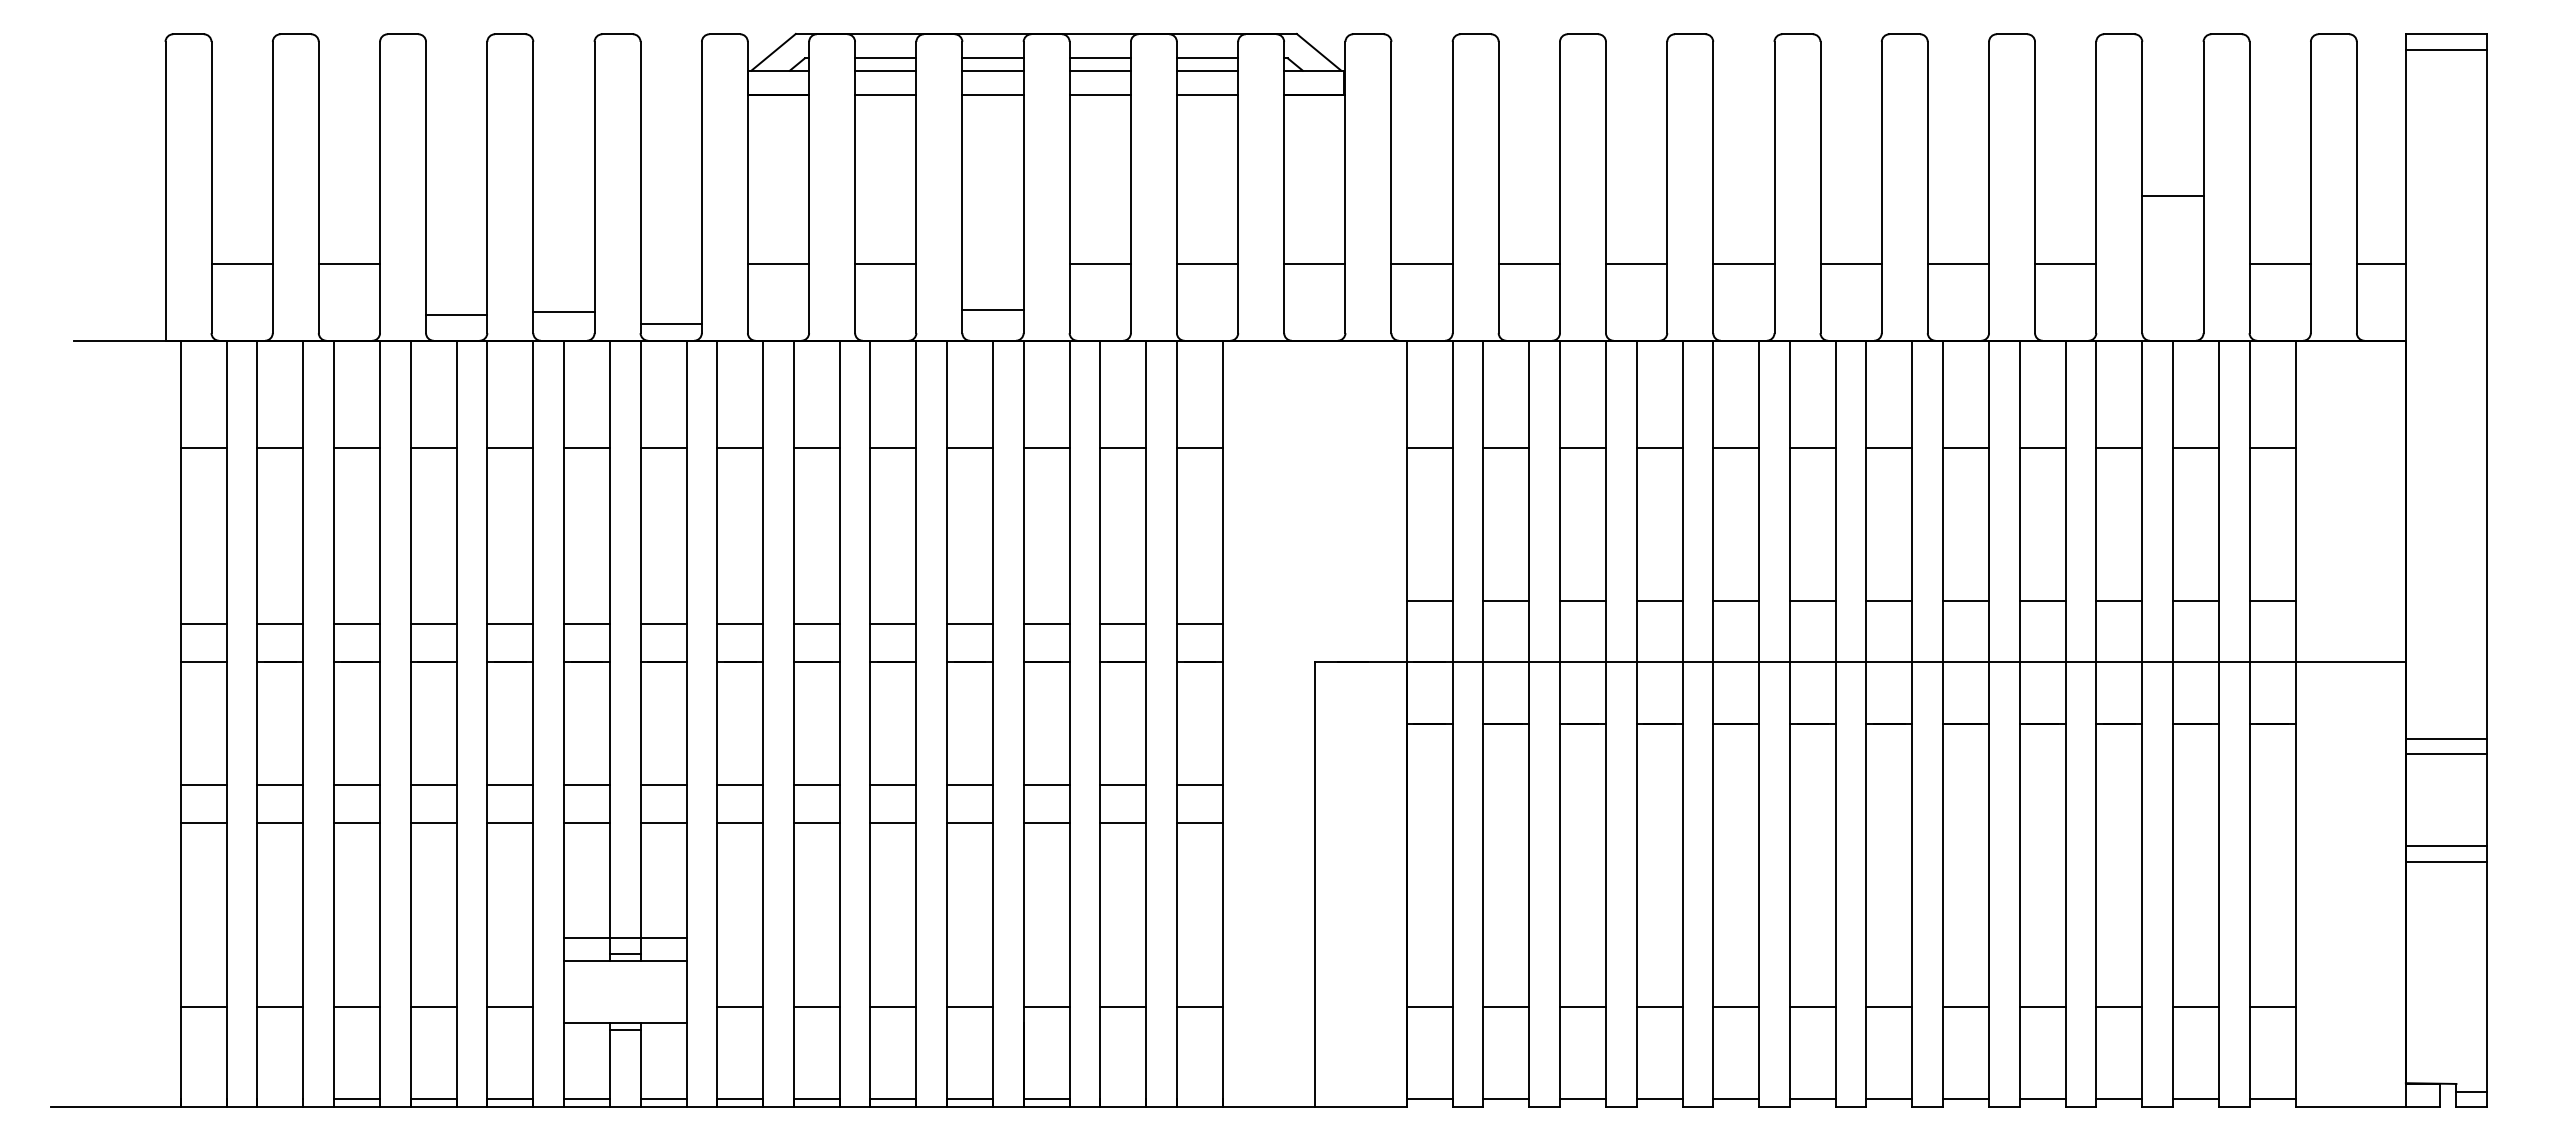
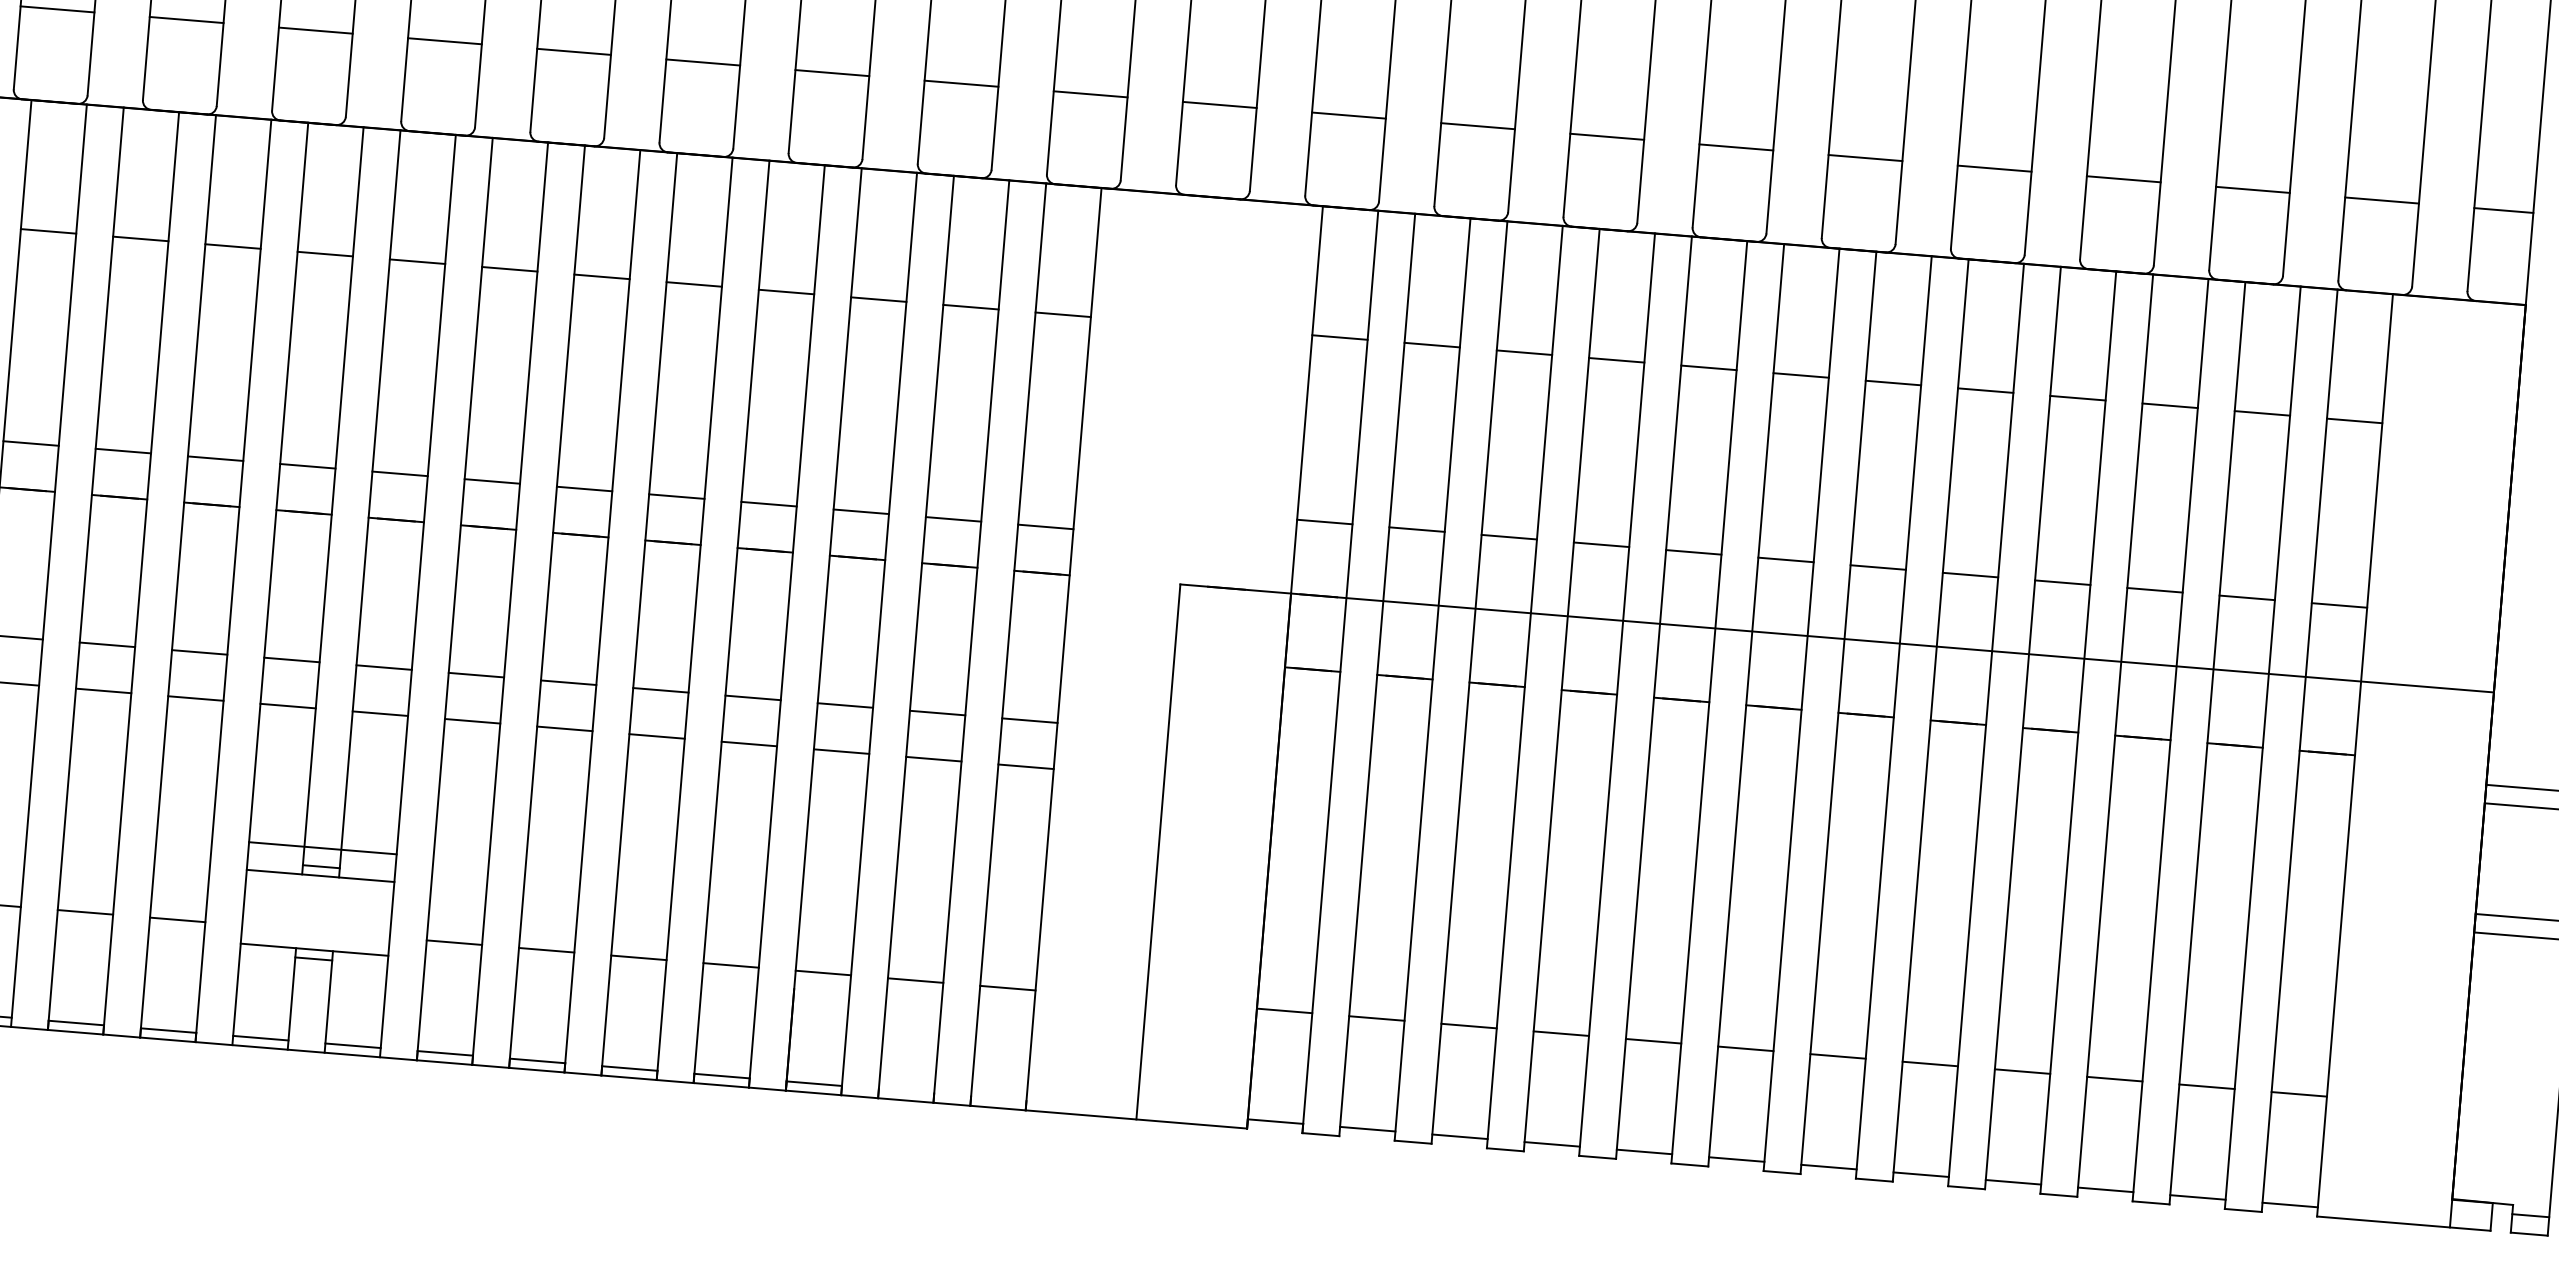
line: (2172, 196) -> (2252, 190), moved
line: (992, 310) -> (831, 73), moved
line: (563, 312) -> (315, 31), moved
line: (456, 315) -> (186, 20), moved
line: (670, 324) -> (444, 41), moved

